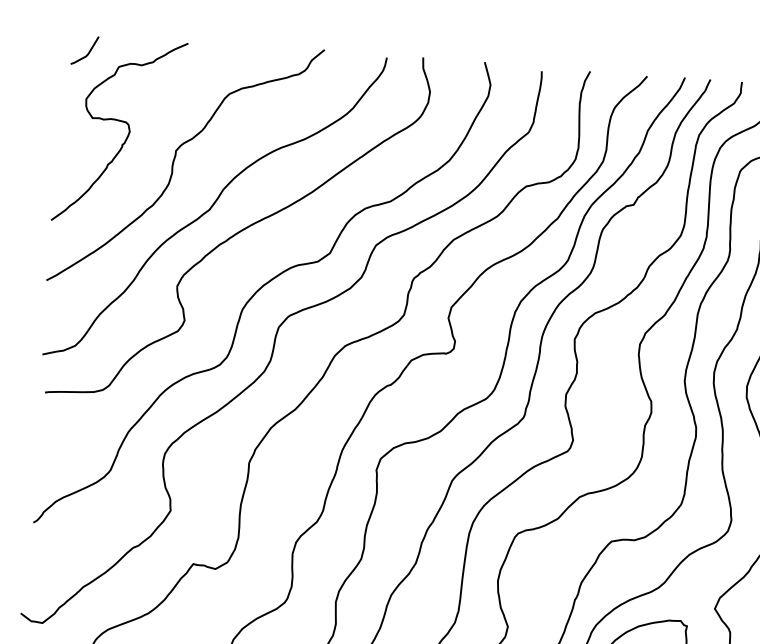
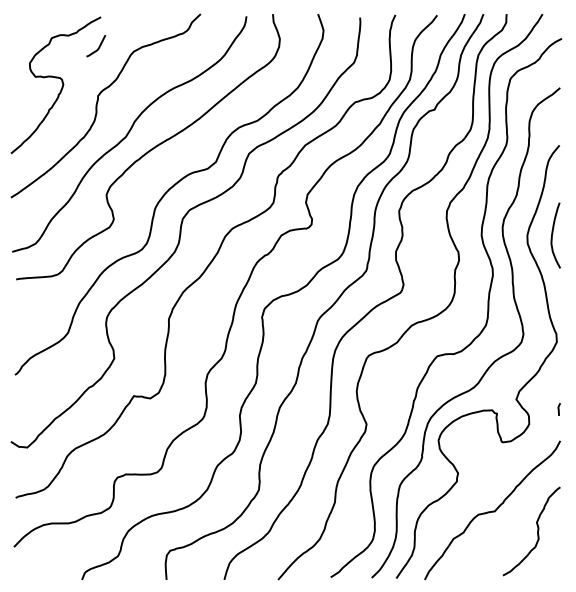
curve: (88, 51) -> (98, 46), moved

